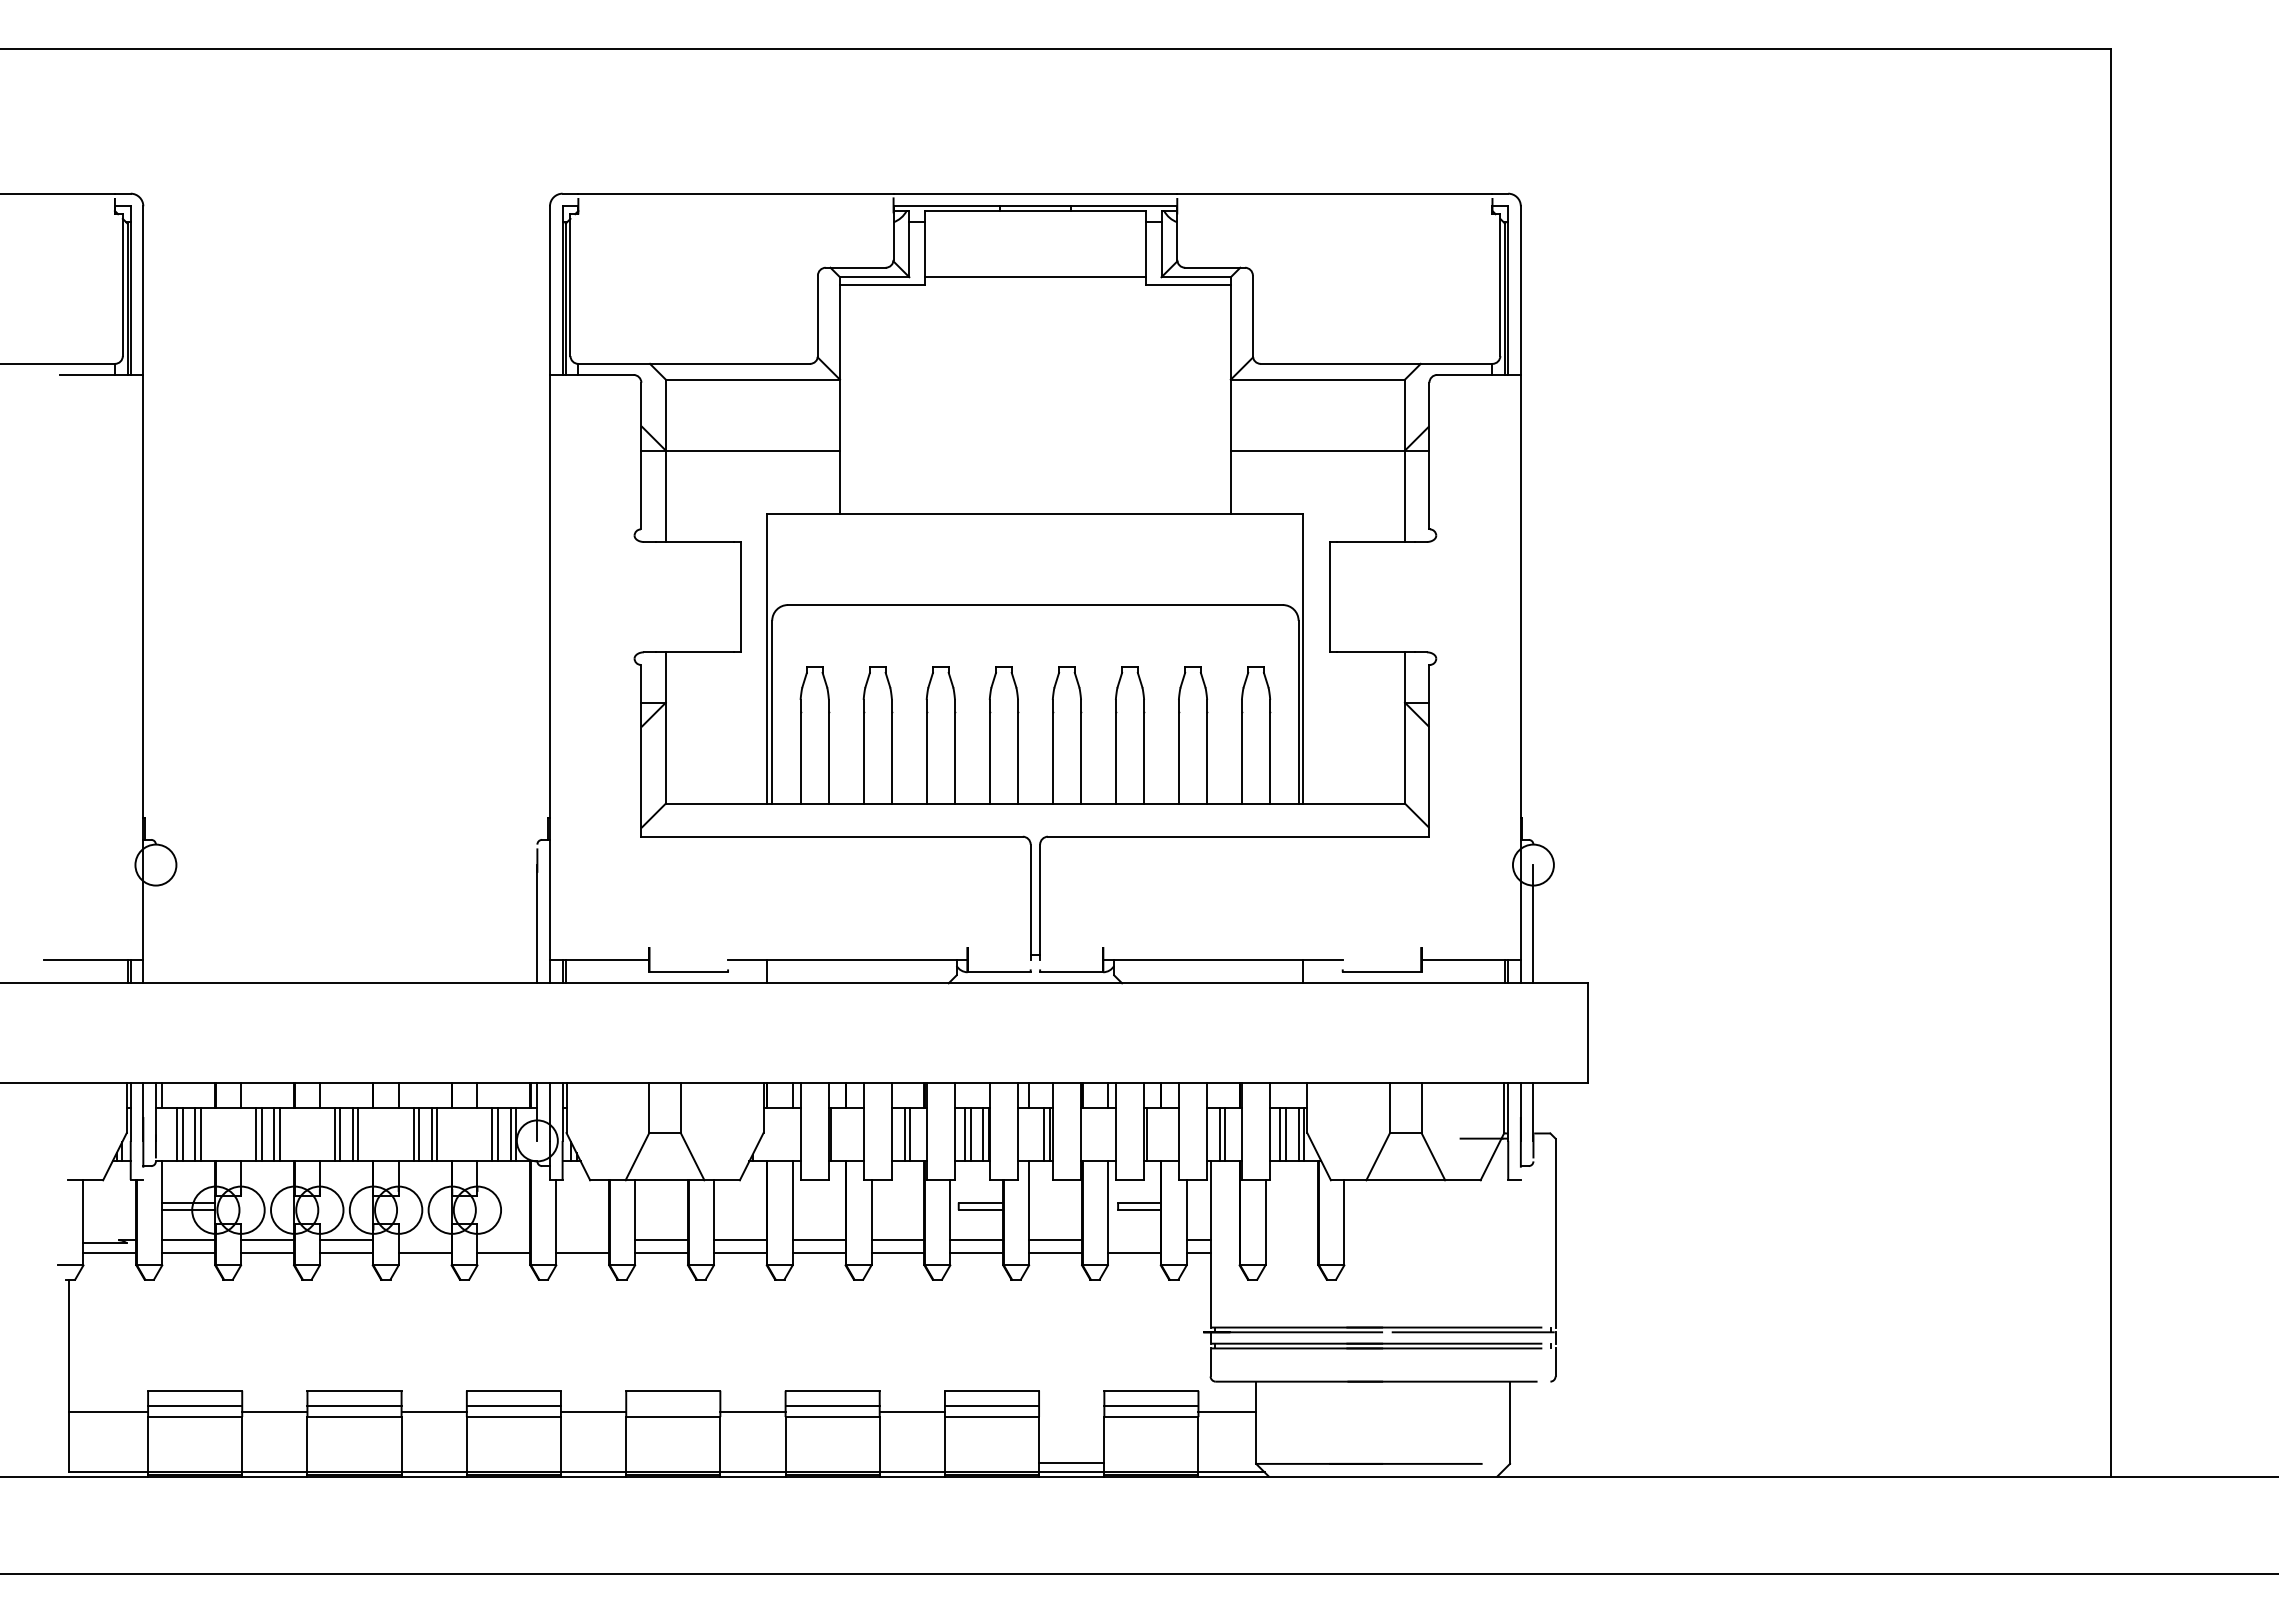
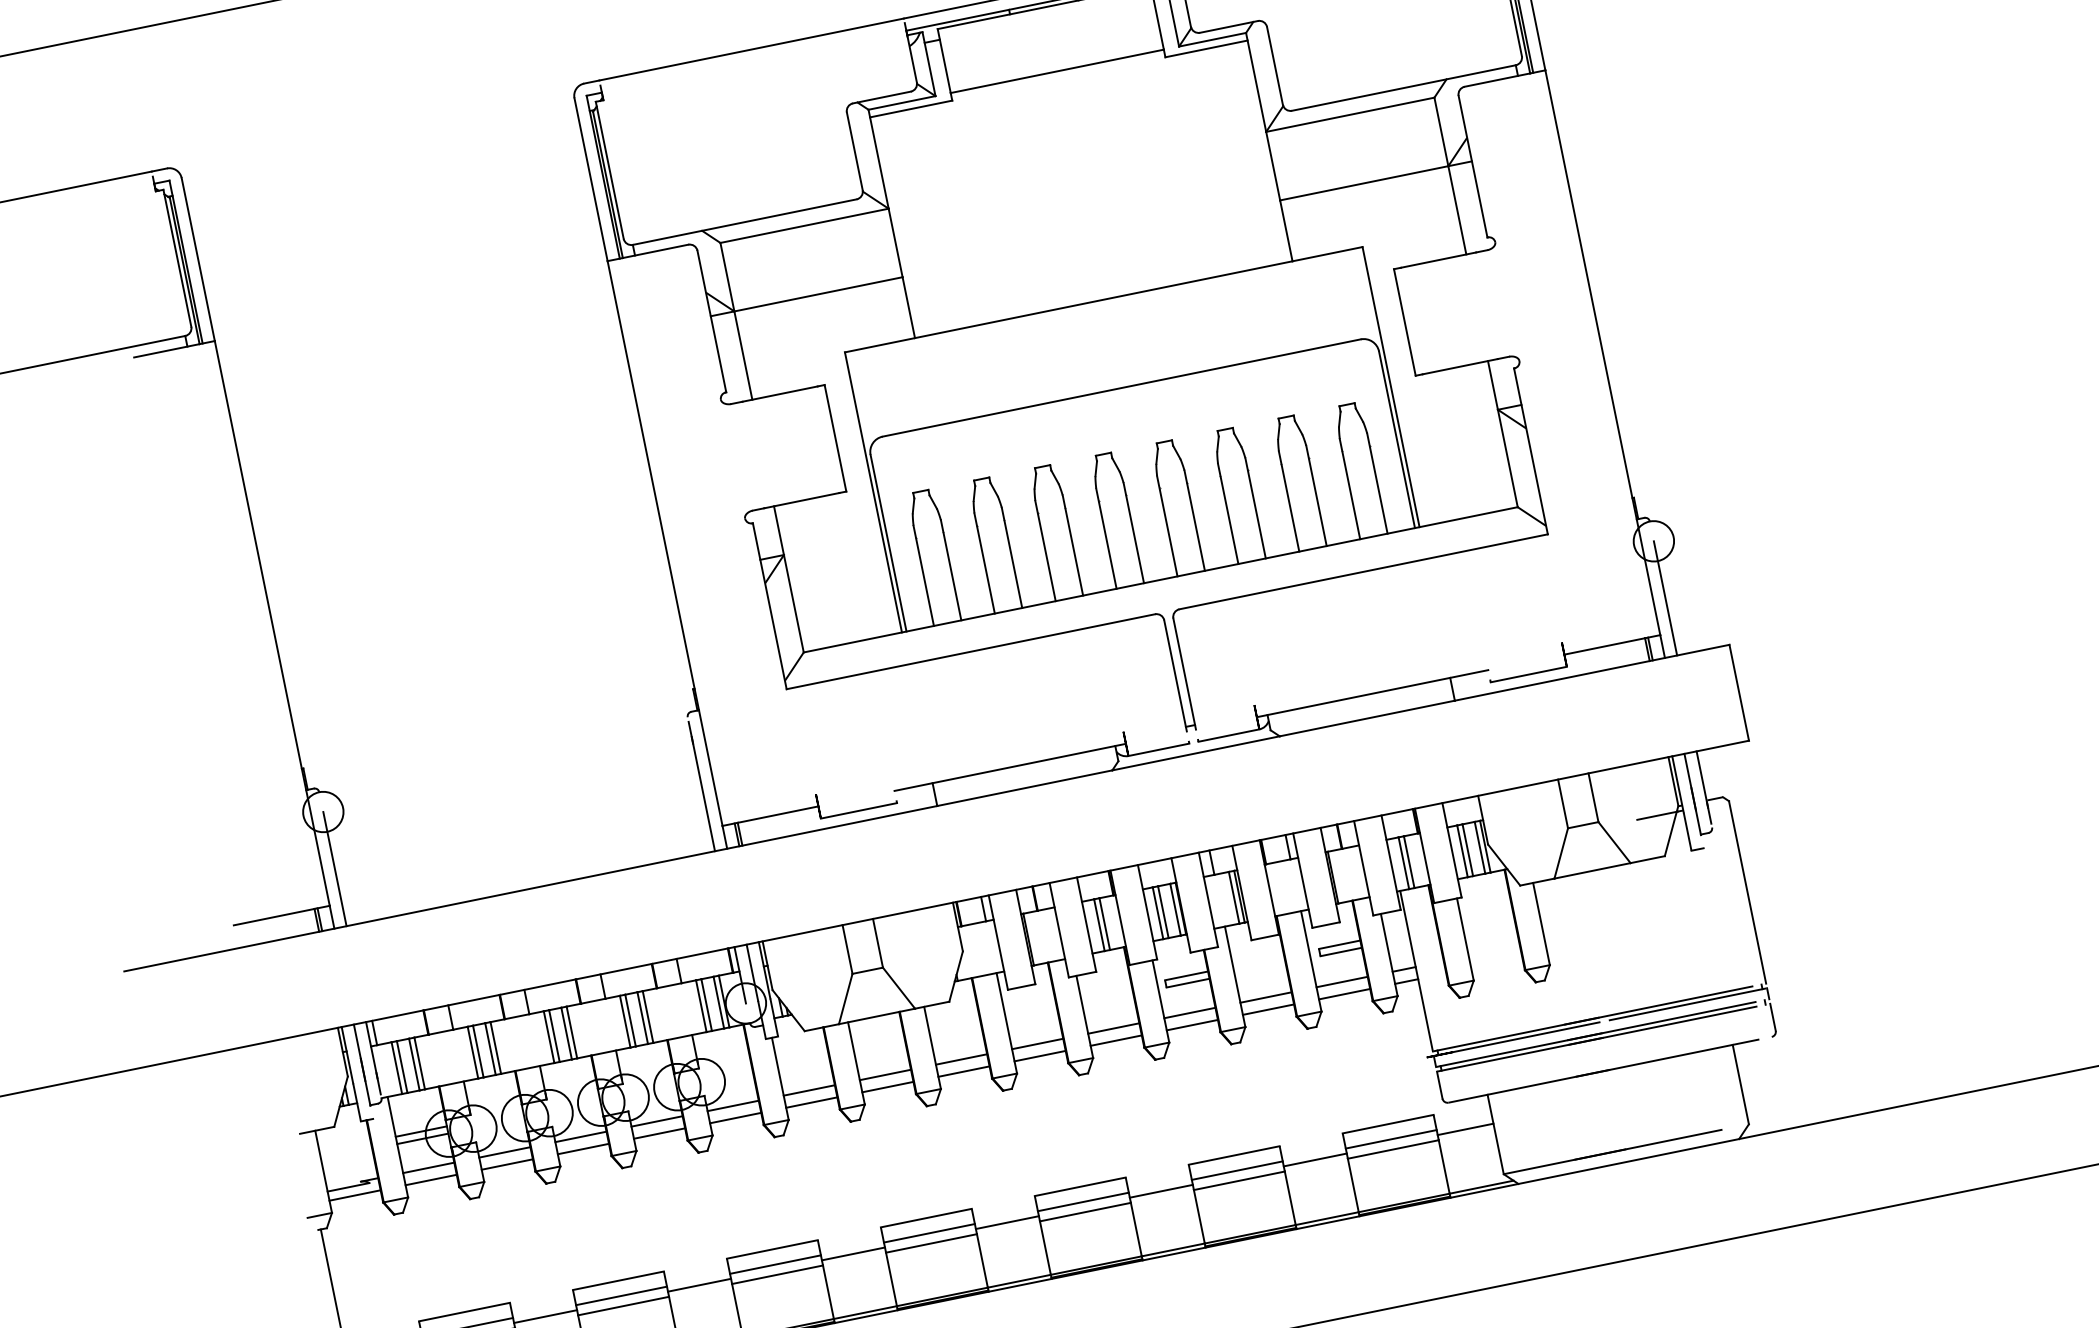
line: (155, 924) -> (334, 869), added
line: (424, 1240) -> (656, 1121), added
line: (503, 1240) -> (732, 1106), added
line: (582, 1240) -> (809, 1090), added
line: (1133, 1240) -> (1341, 982), added
line: (673, 1406) -> (929, 1233), added
line: (1071, 1462) -> (1315, 1159), moved

